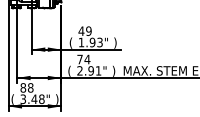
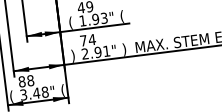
text: (115, 42) -> (122, 16), ) -> (
text: (69, 70) -> (73, 55), ( -> )
text: (57, 99) -> (63, 90), ) -> (

